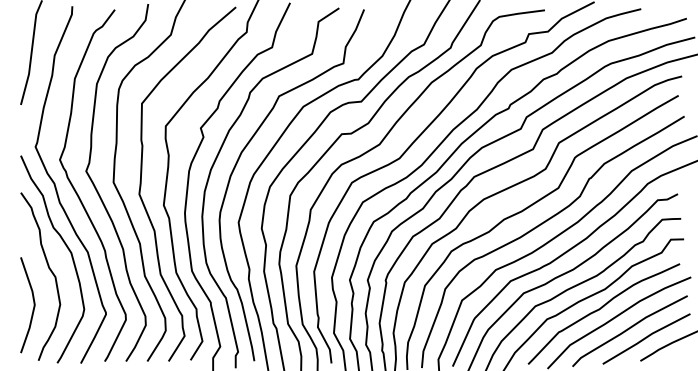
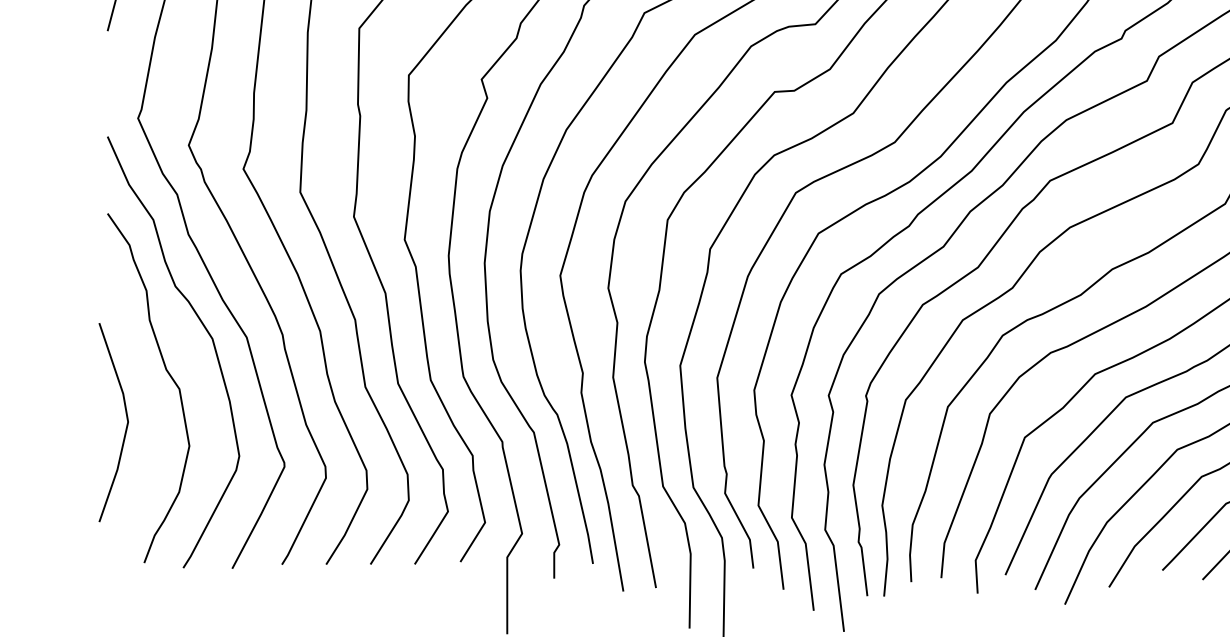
curve: (33, 305) -> (125, 423), moved

